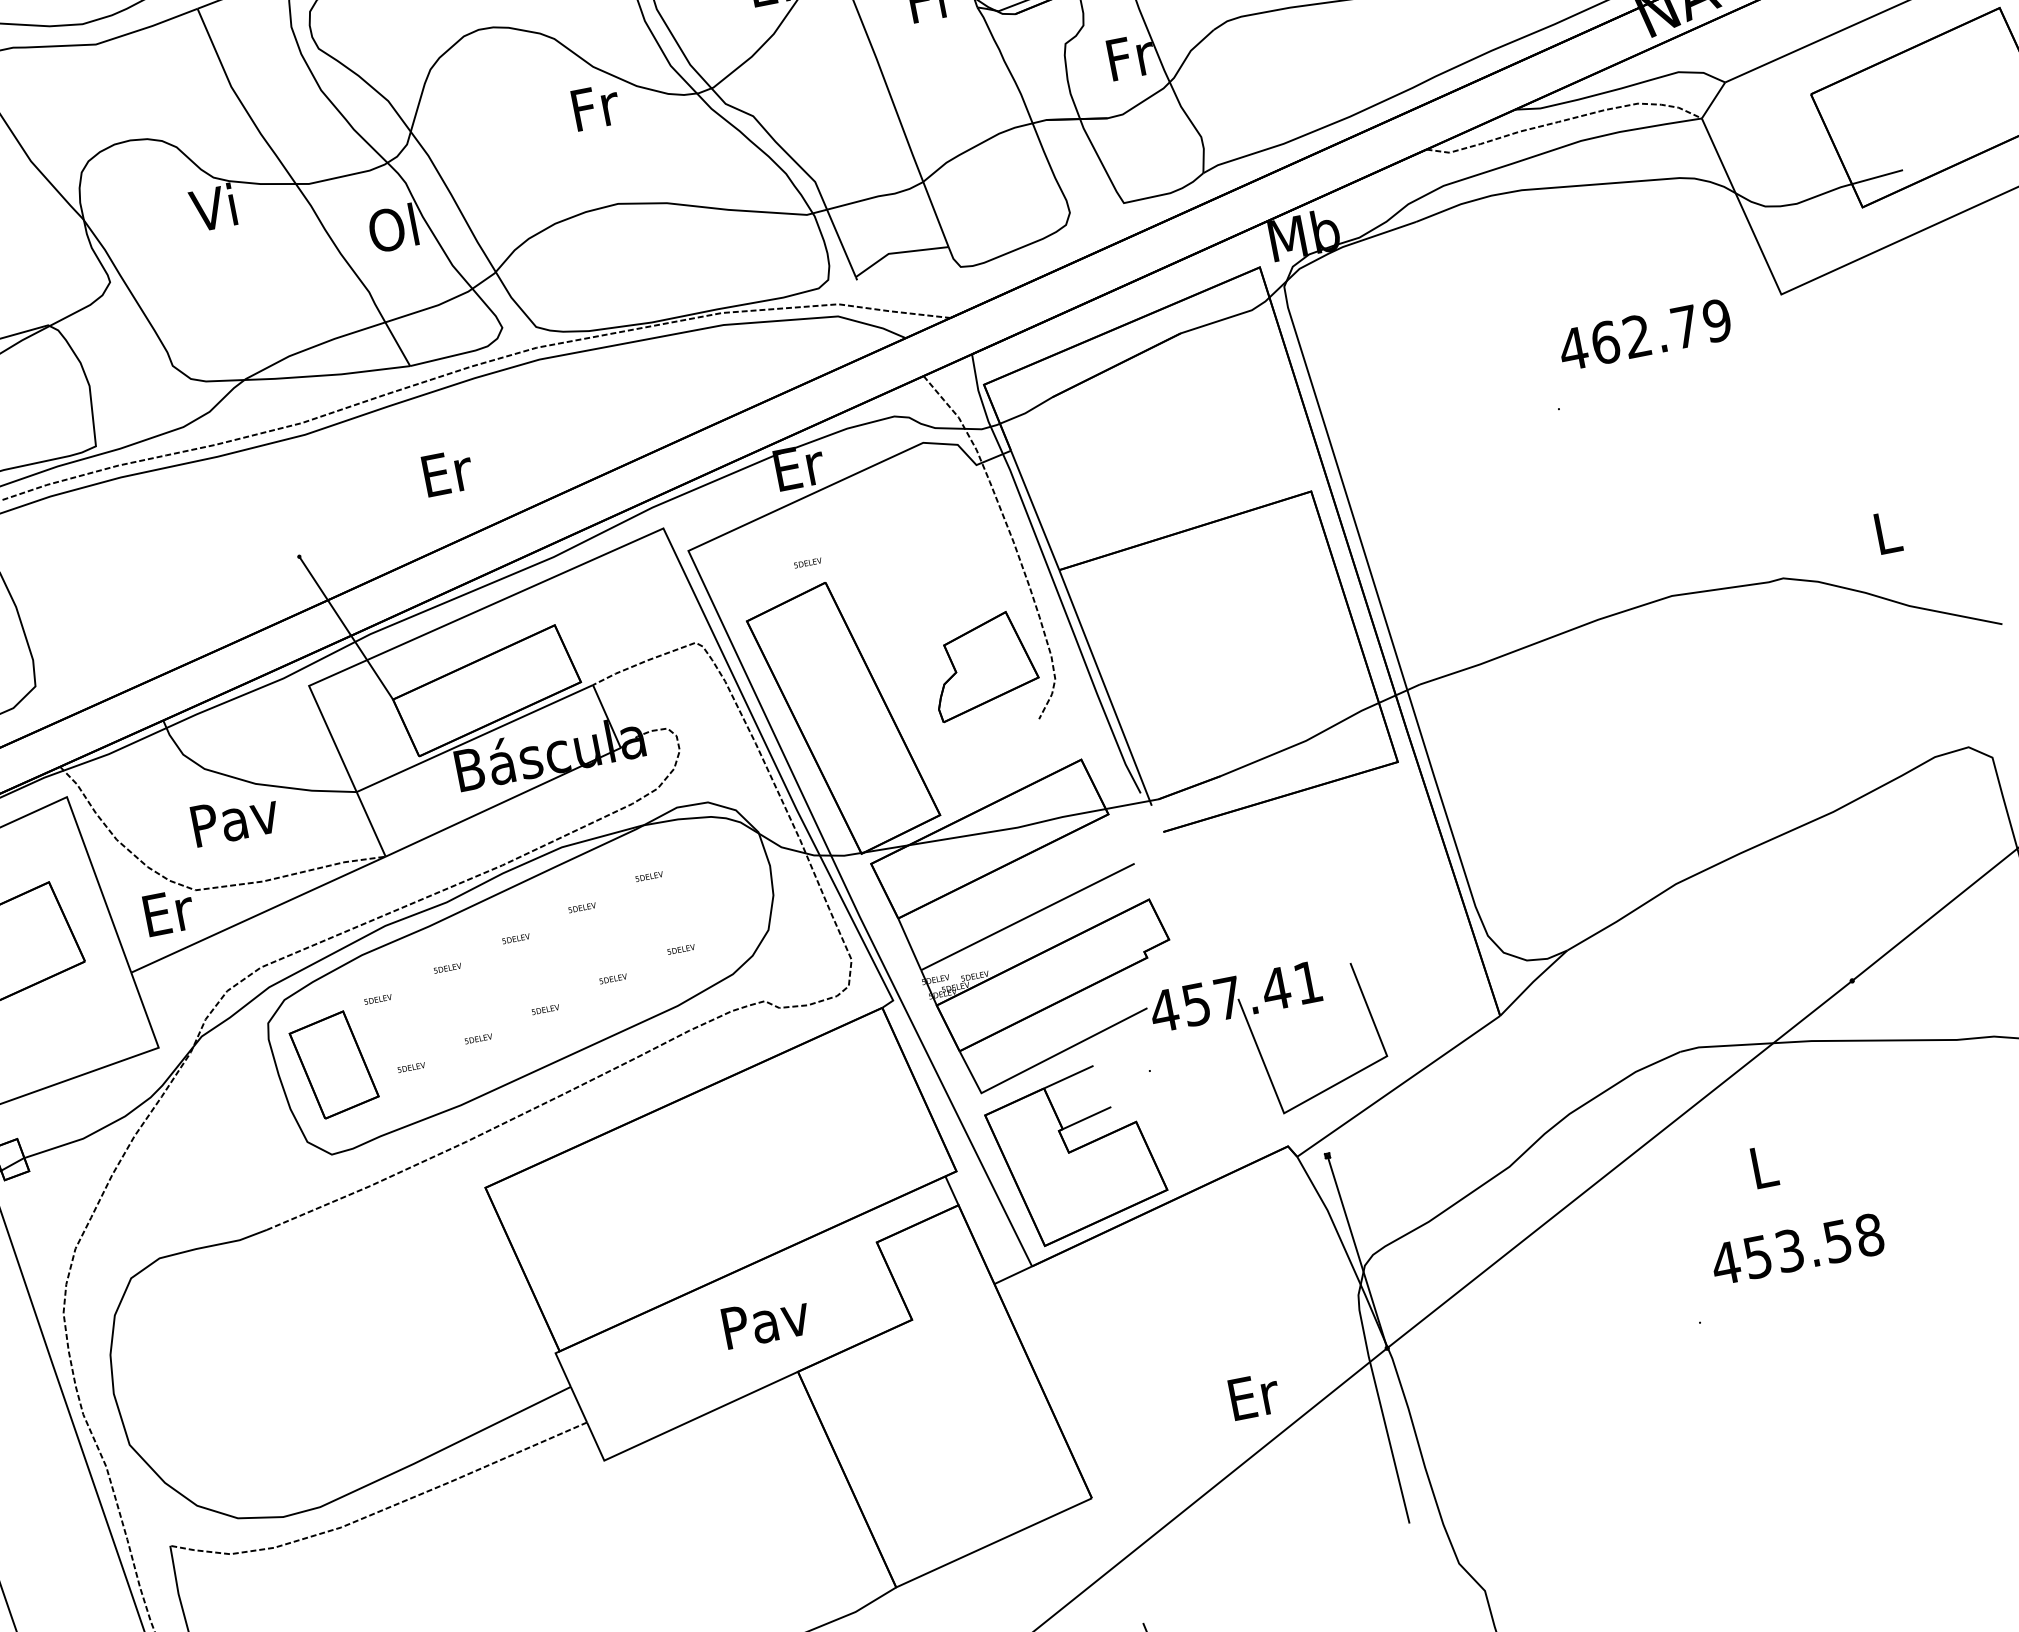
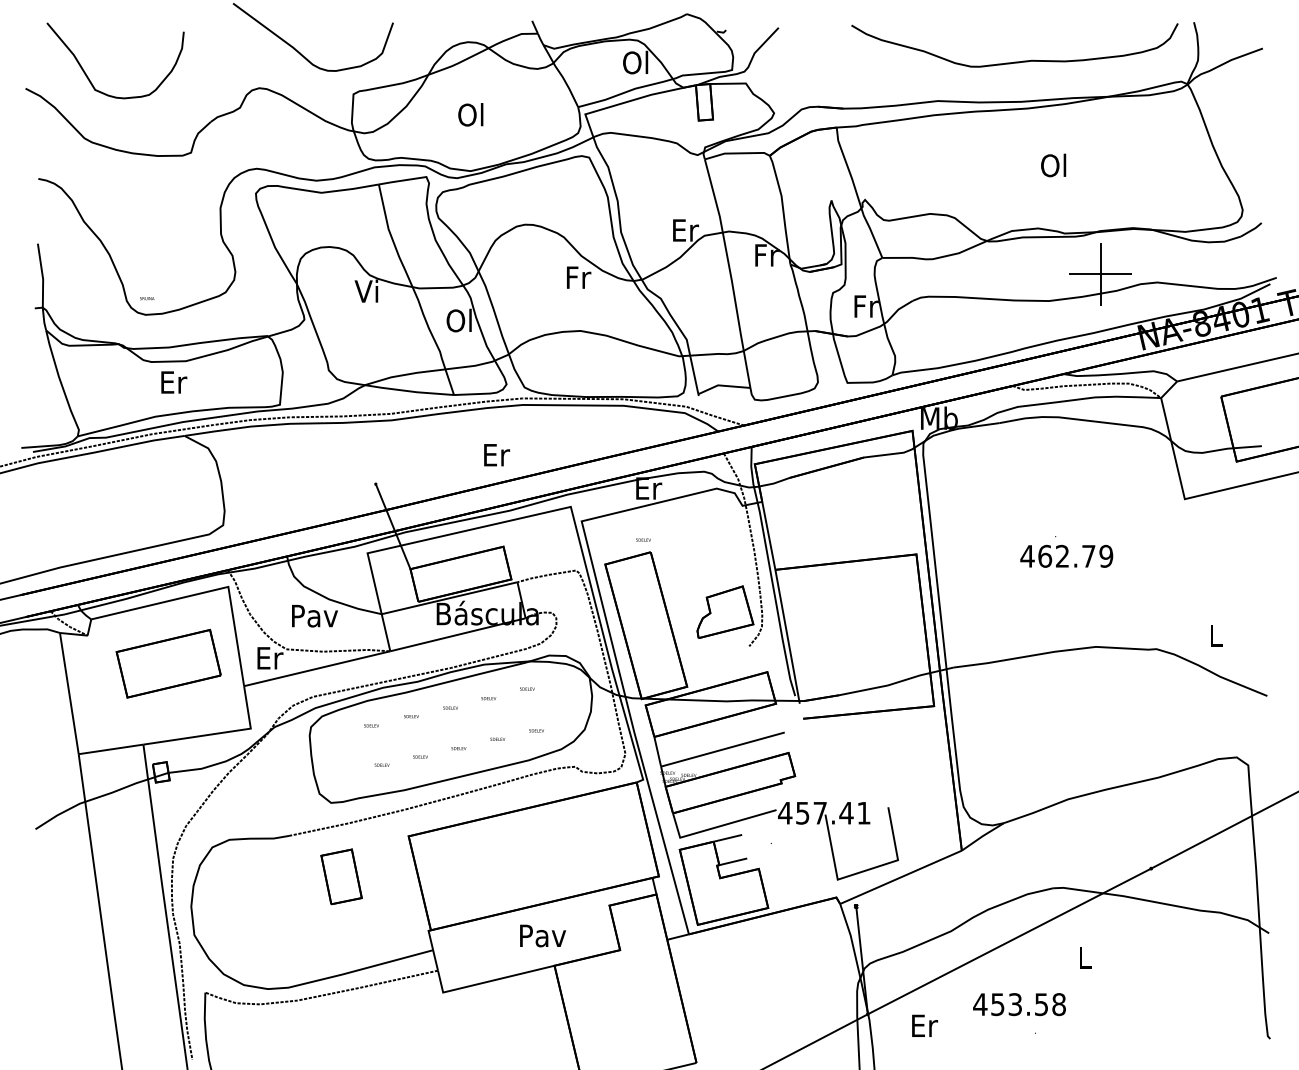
text: (1644, 333) -> (1066, 555), moved
text: (449, 473) -> (497, 455), moved
part: (333, 1064) -> (341, 876), moved
text: (1797, 1249) -> (1019, 1004), moved
text: (1253, 1395) -> (924, 1025), moved

